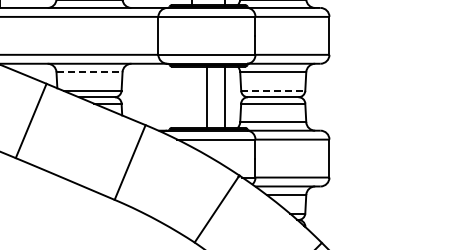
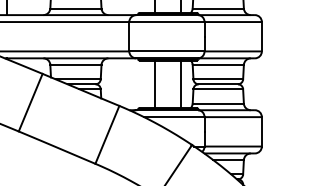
line: (90, 72) -> (76, 65), dashed -> solid
line: (273, 90) -> (218, 79), dashed -> solid
line: (206, 96) -> (154, 83), moved

